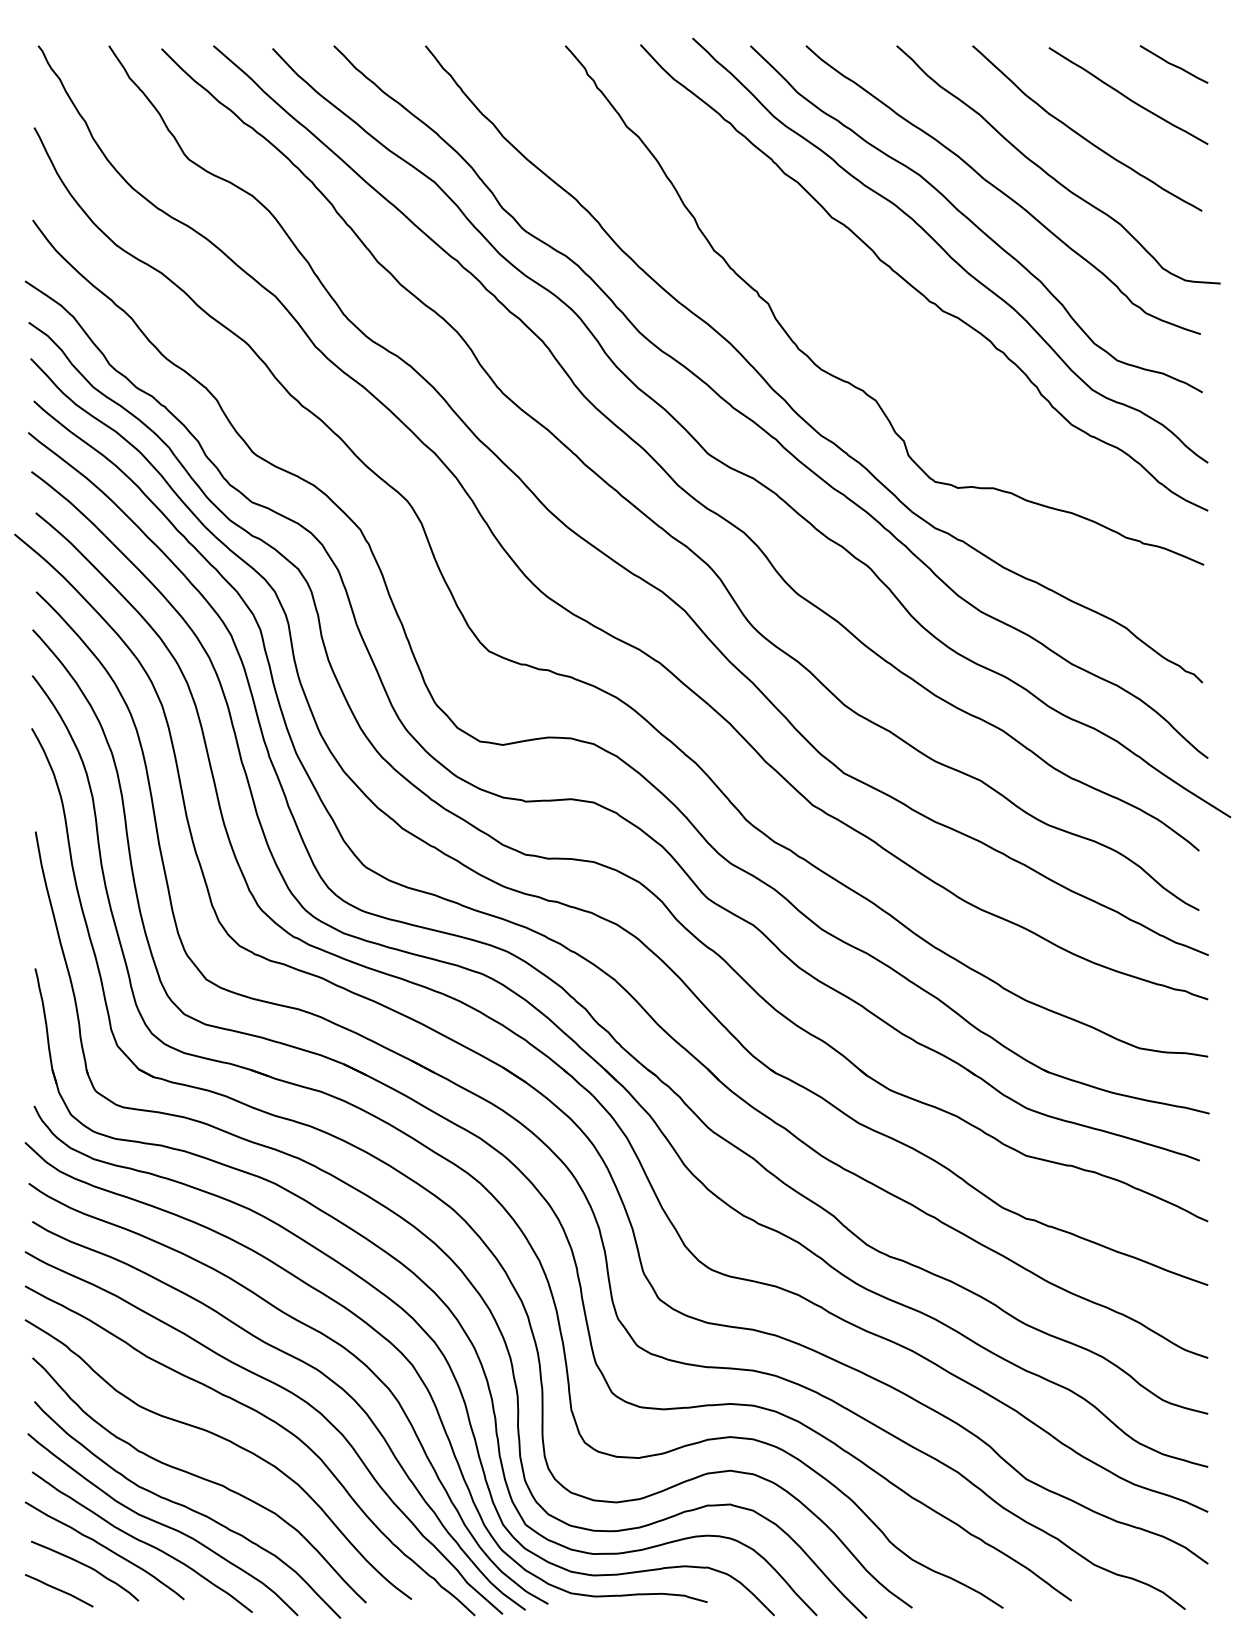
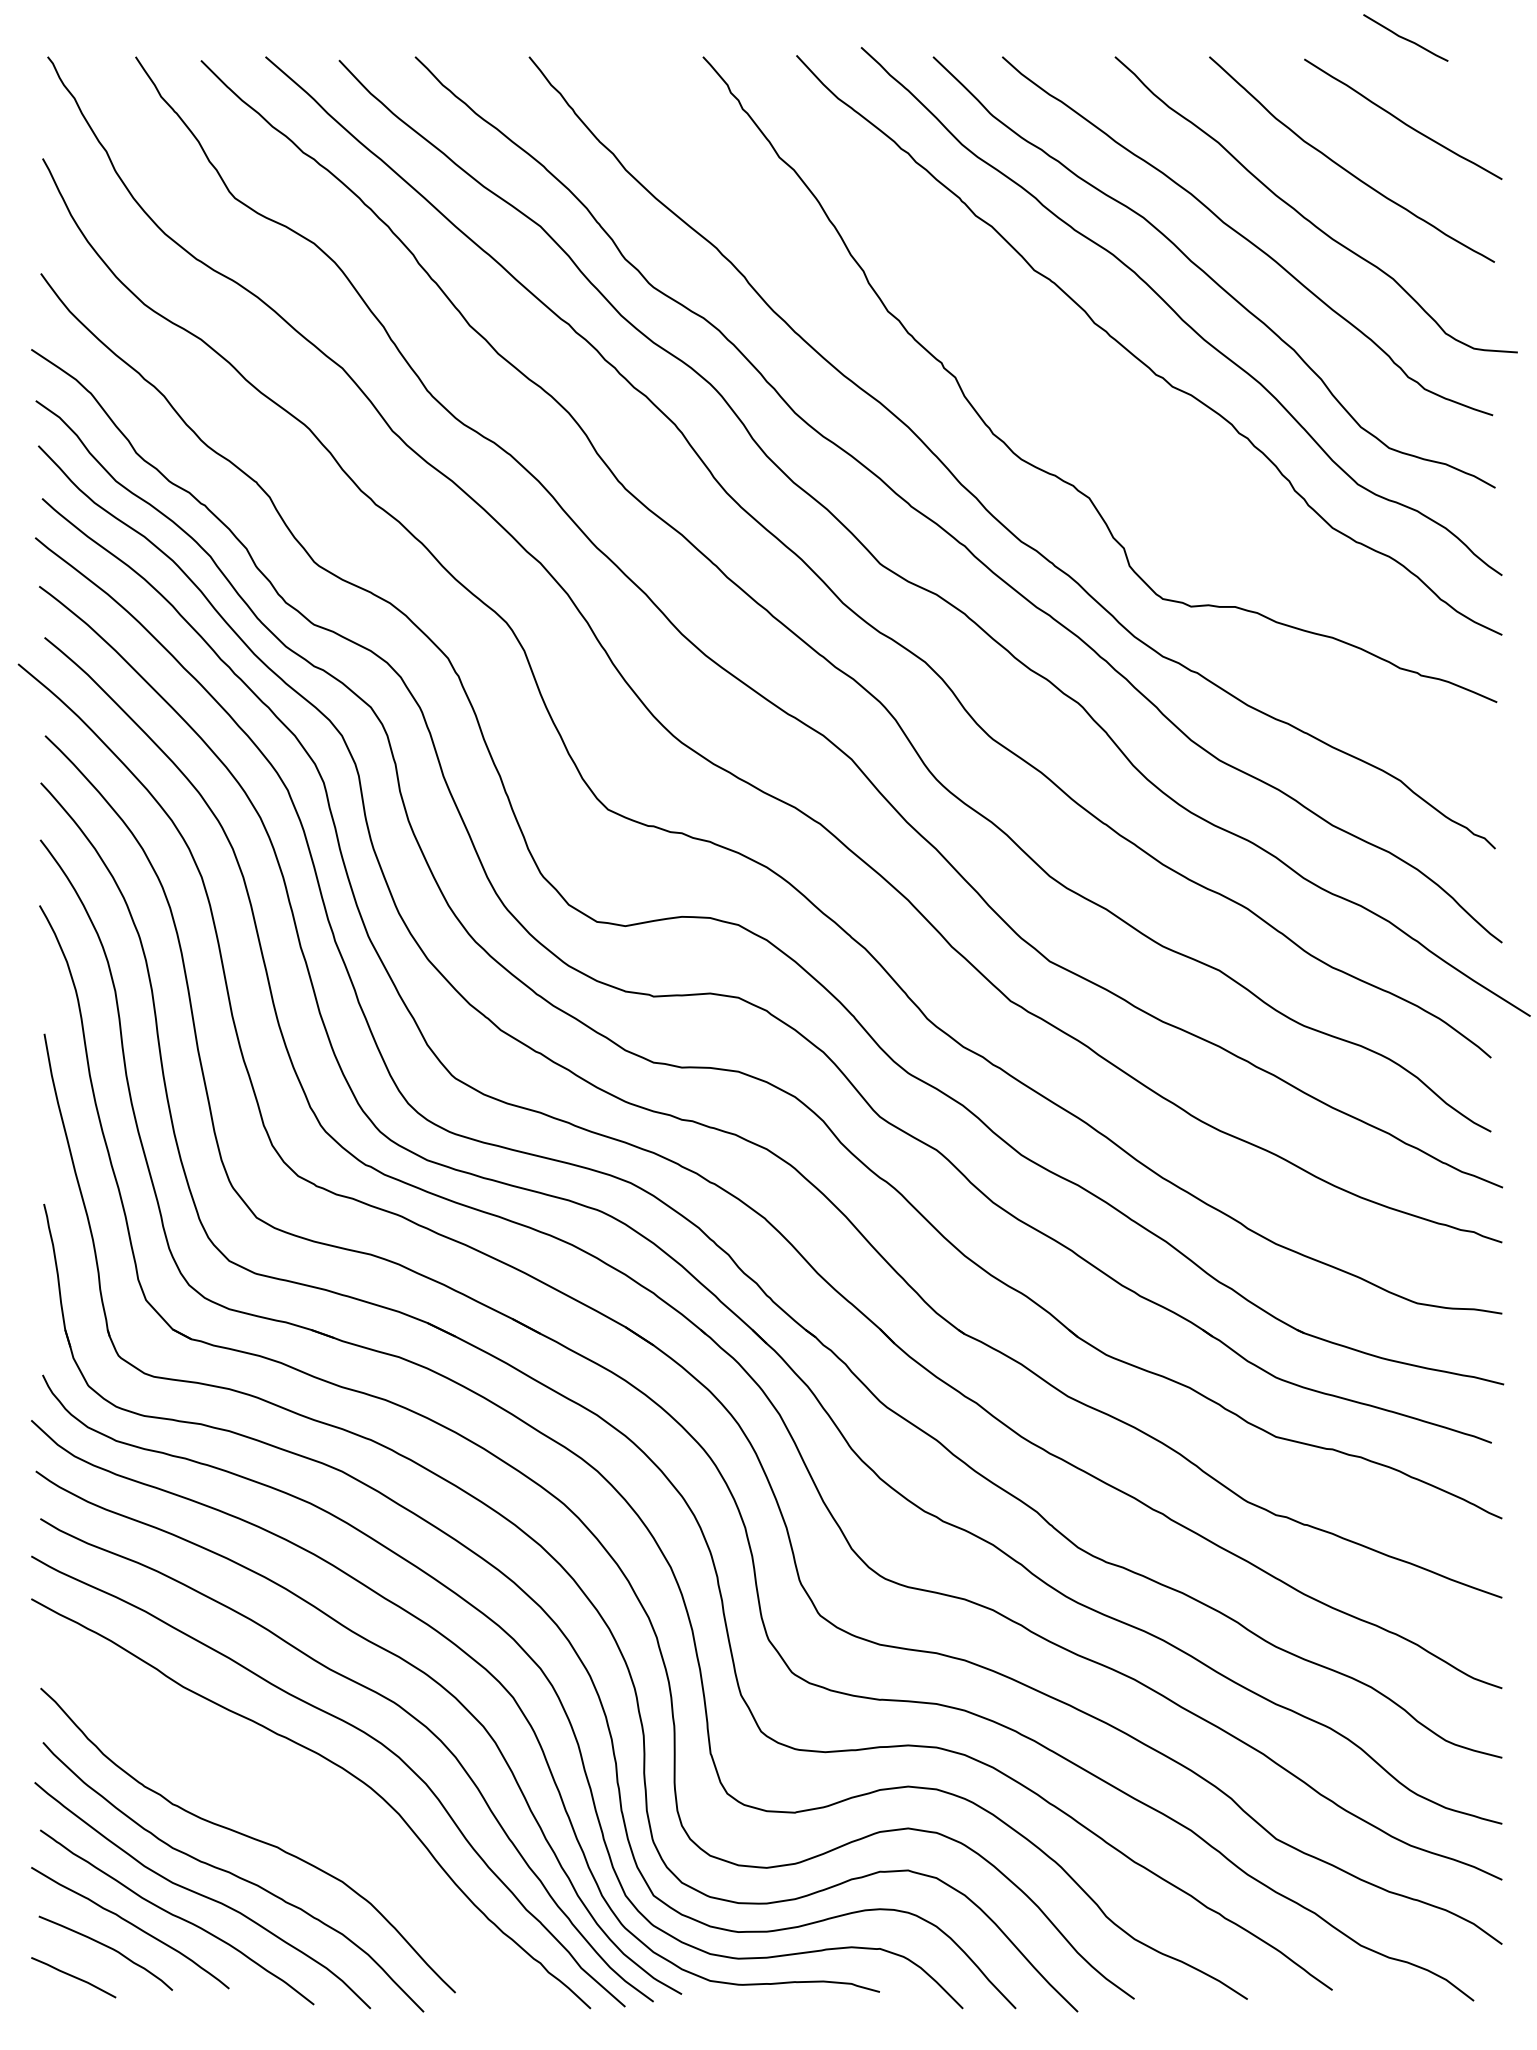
curve: (1172, 64) -> (1404, 37), moved
curve: (227, 1440) -> (282, 1791), removed

